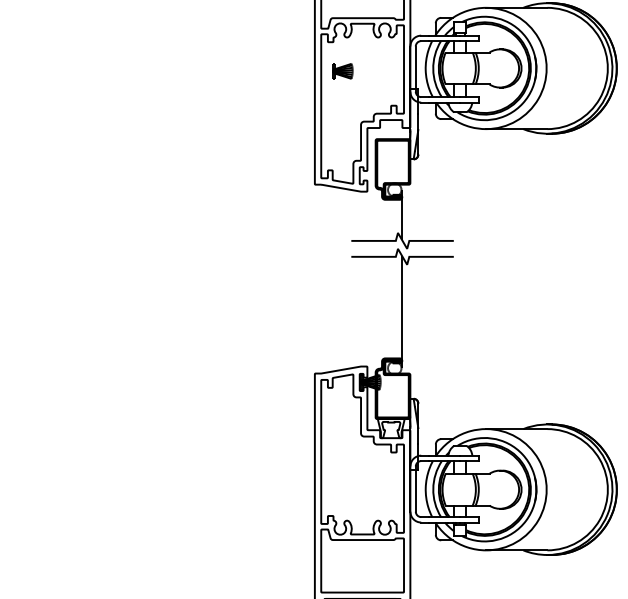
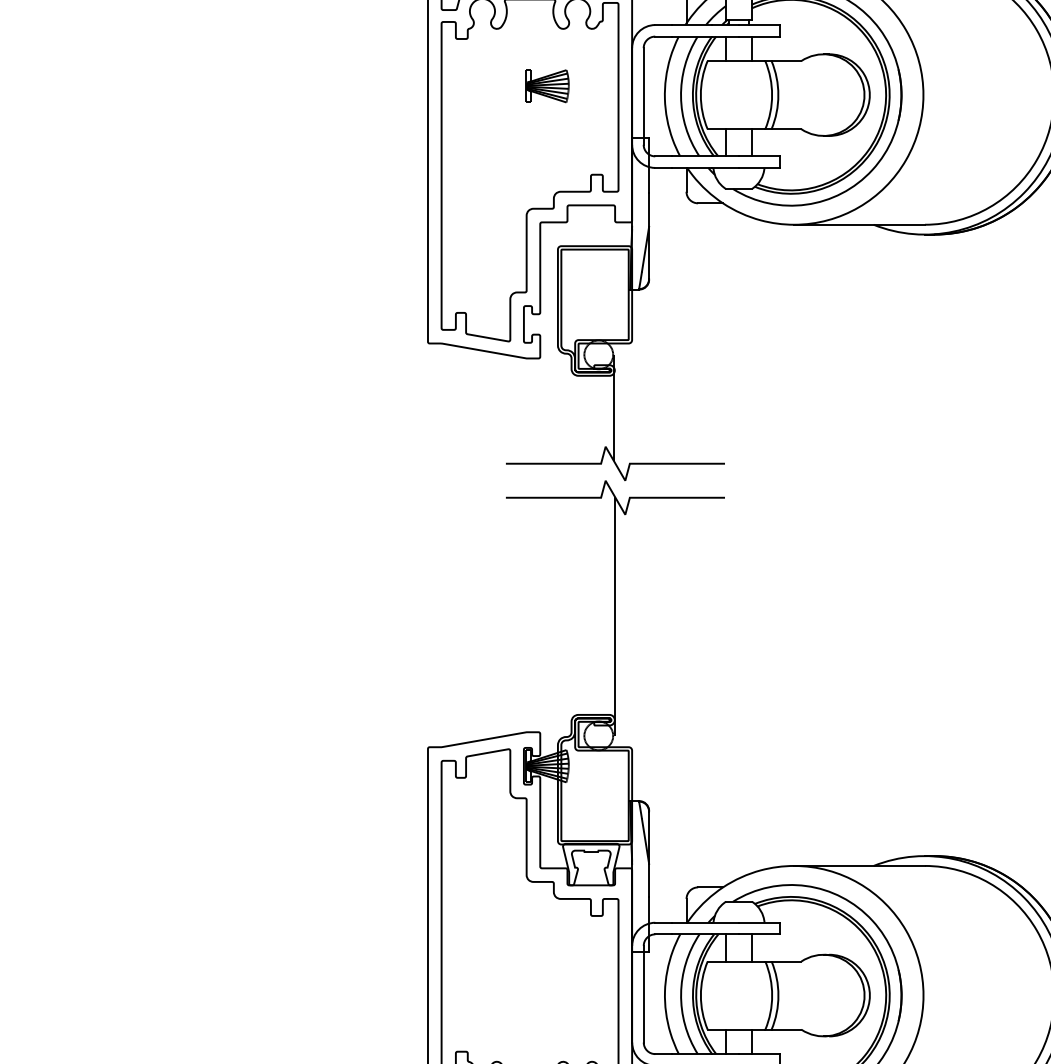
part: (342, 71) -> (546, 86), moved

